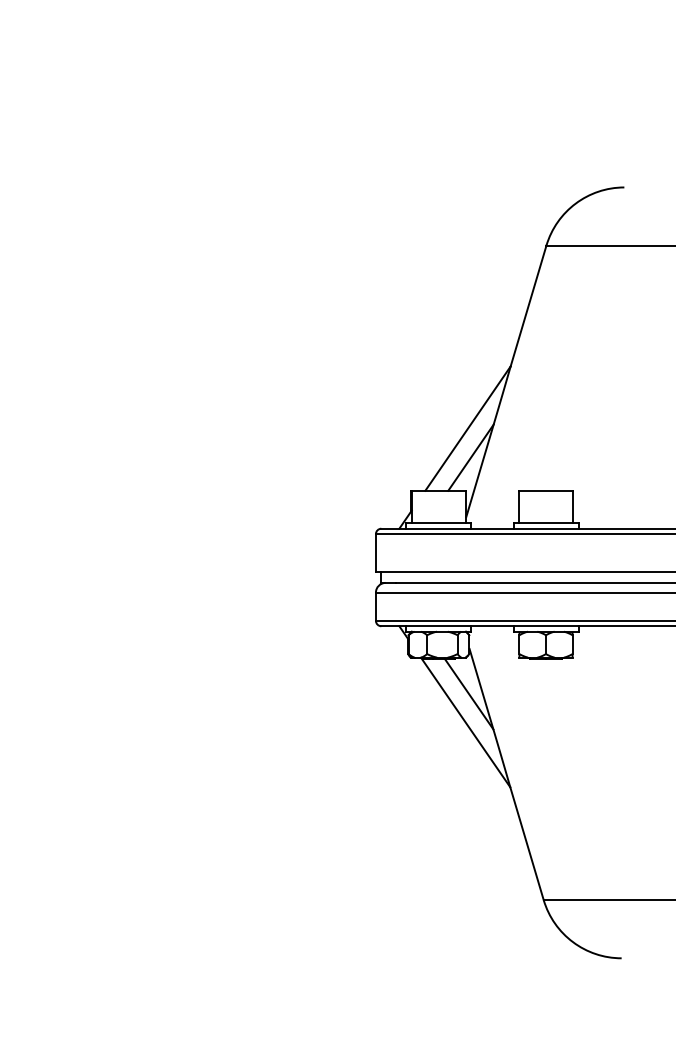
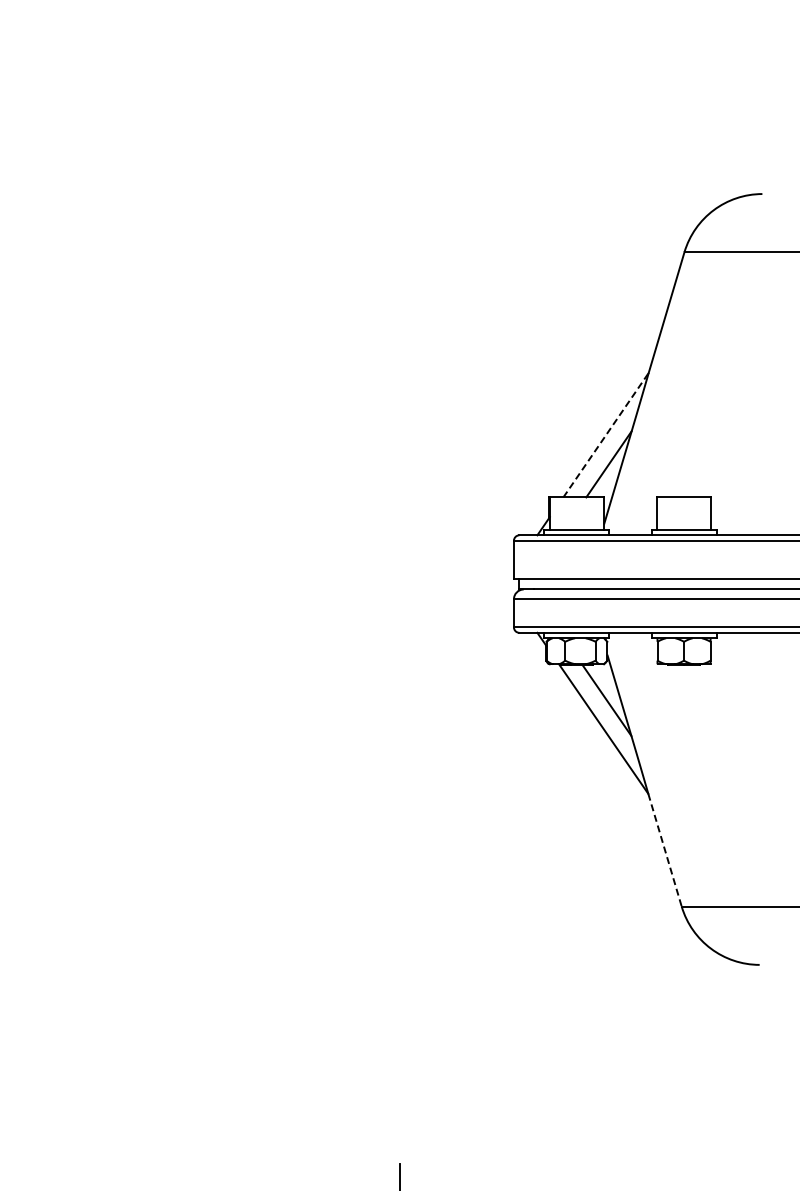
line: (468, 427) -> (606, 434), solid -> dashed
line: (527, 843) -> (665, 850), solid -> dashed

